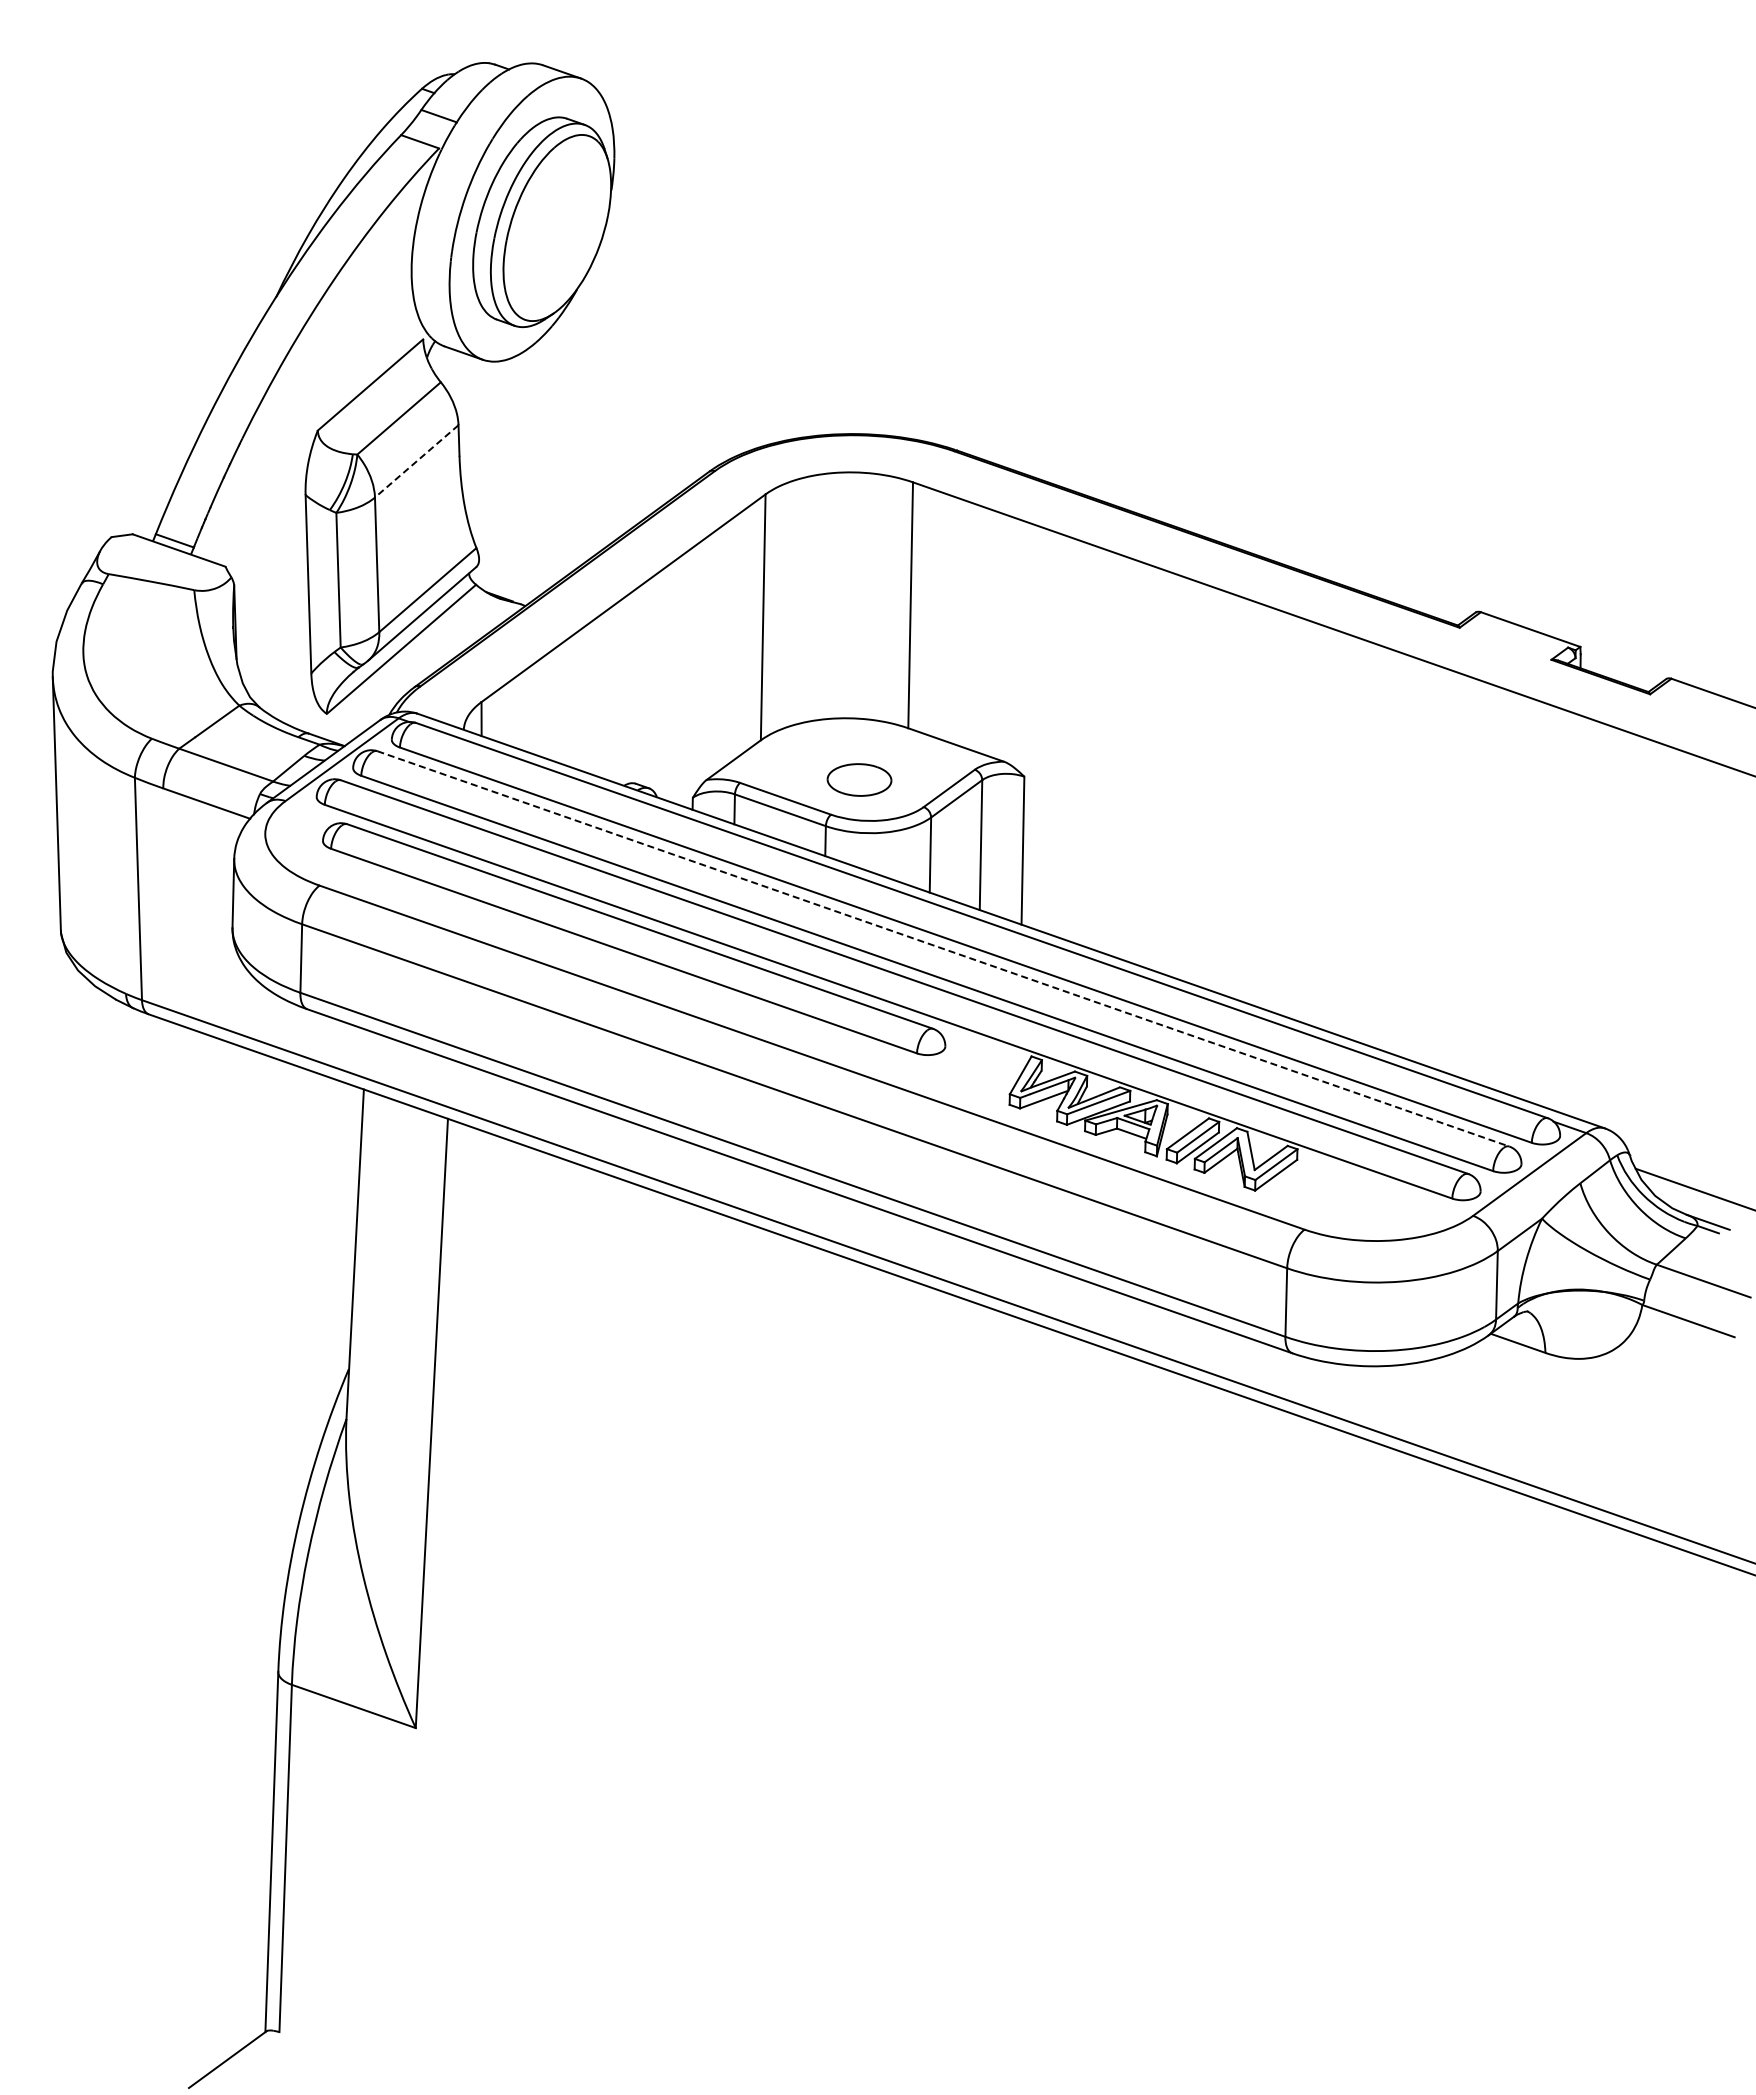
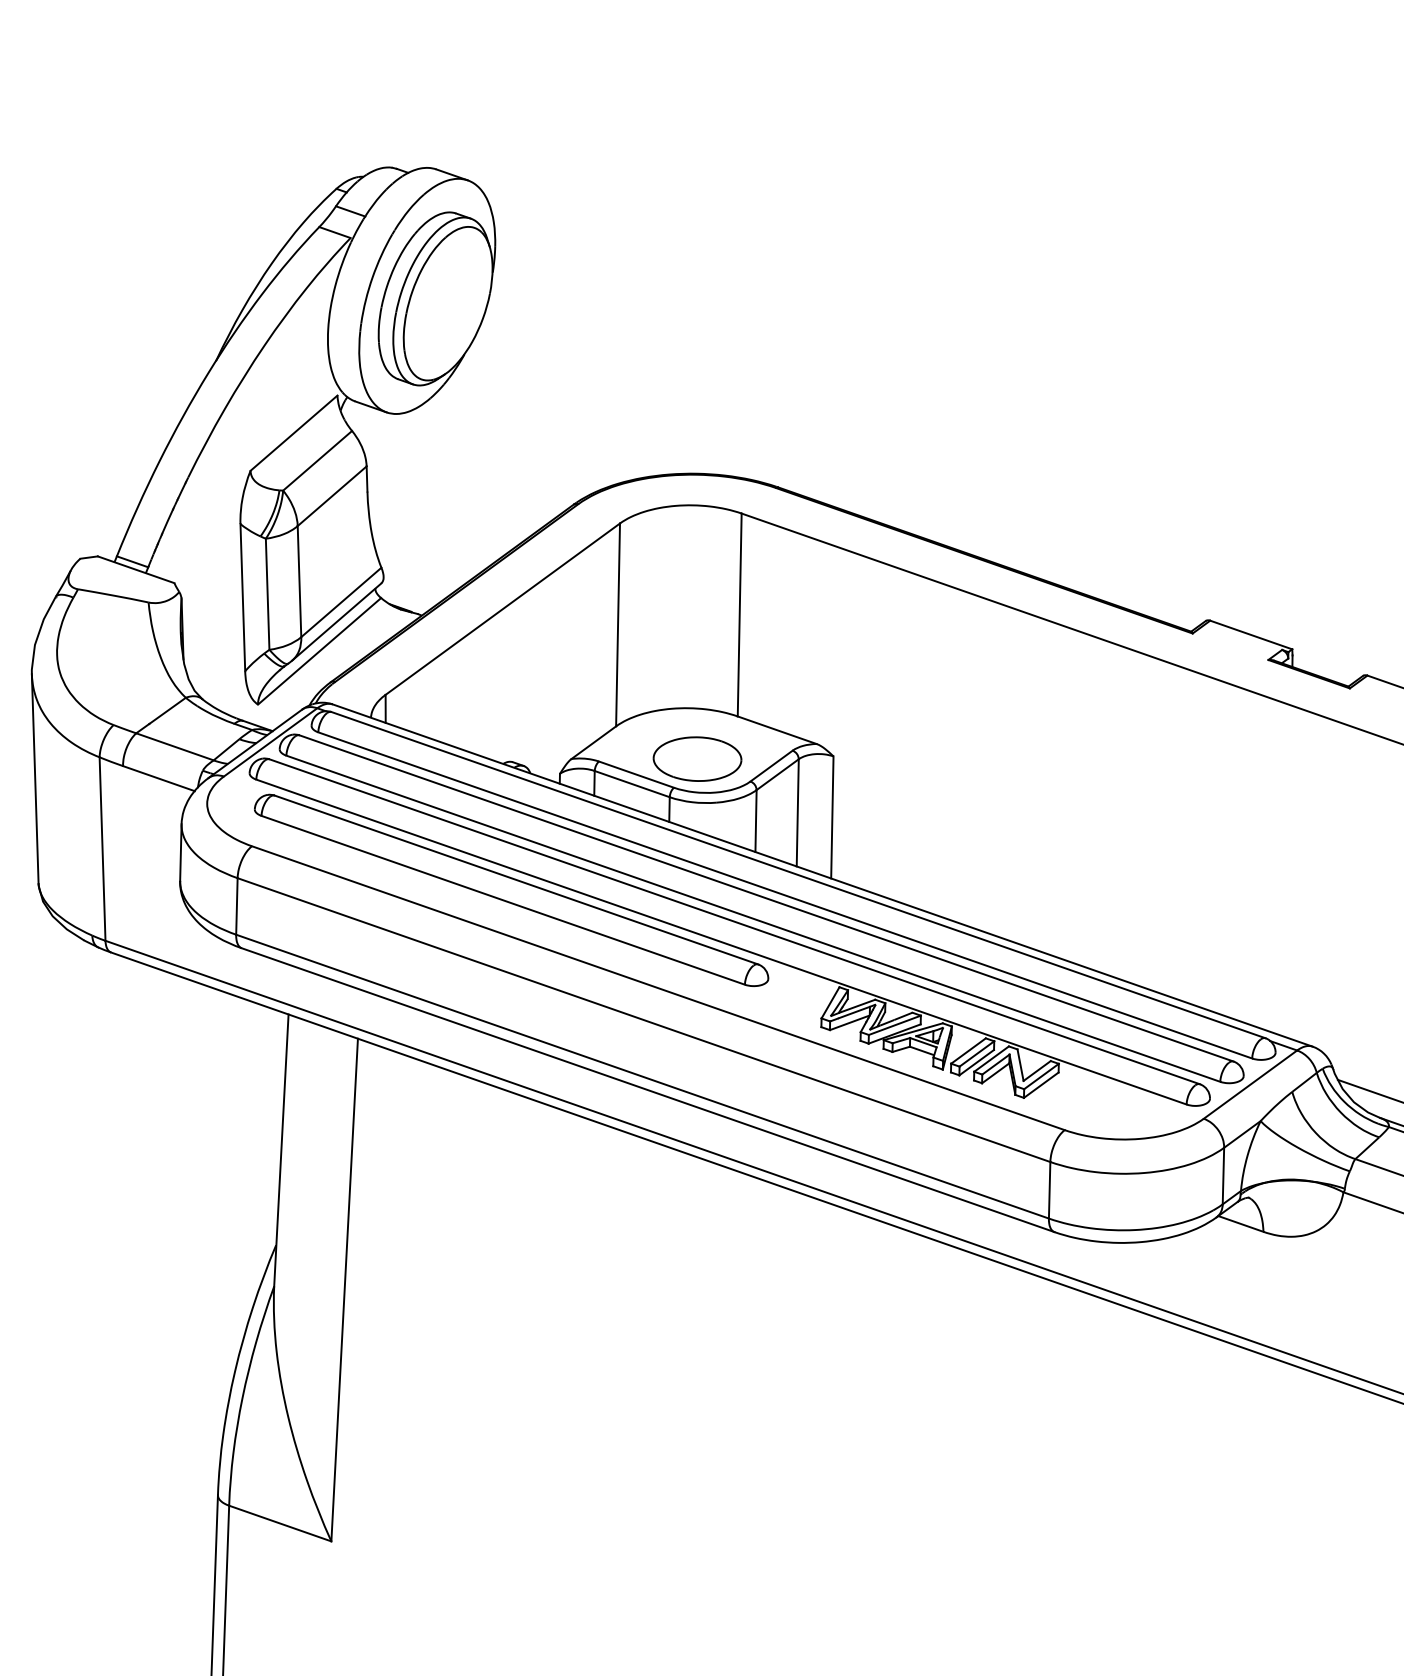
line: (416, 461) -> (331, 496), dashed -> solid
part: (859, 779) -> (697, 758), size x1.67
line: (943, 949) -> (766, 898), dashed -> solid

